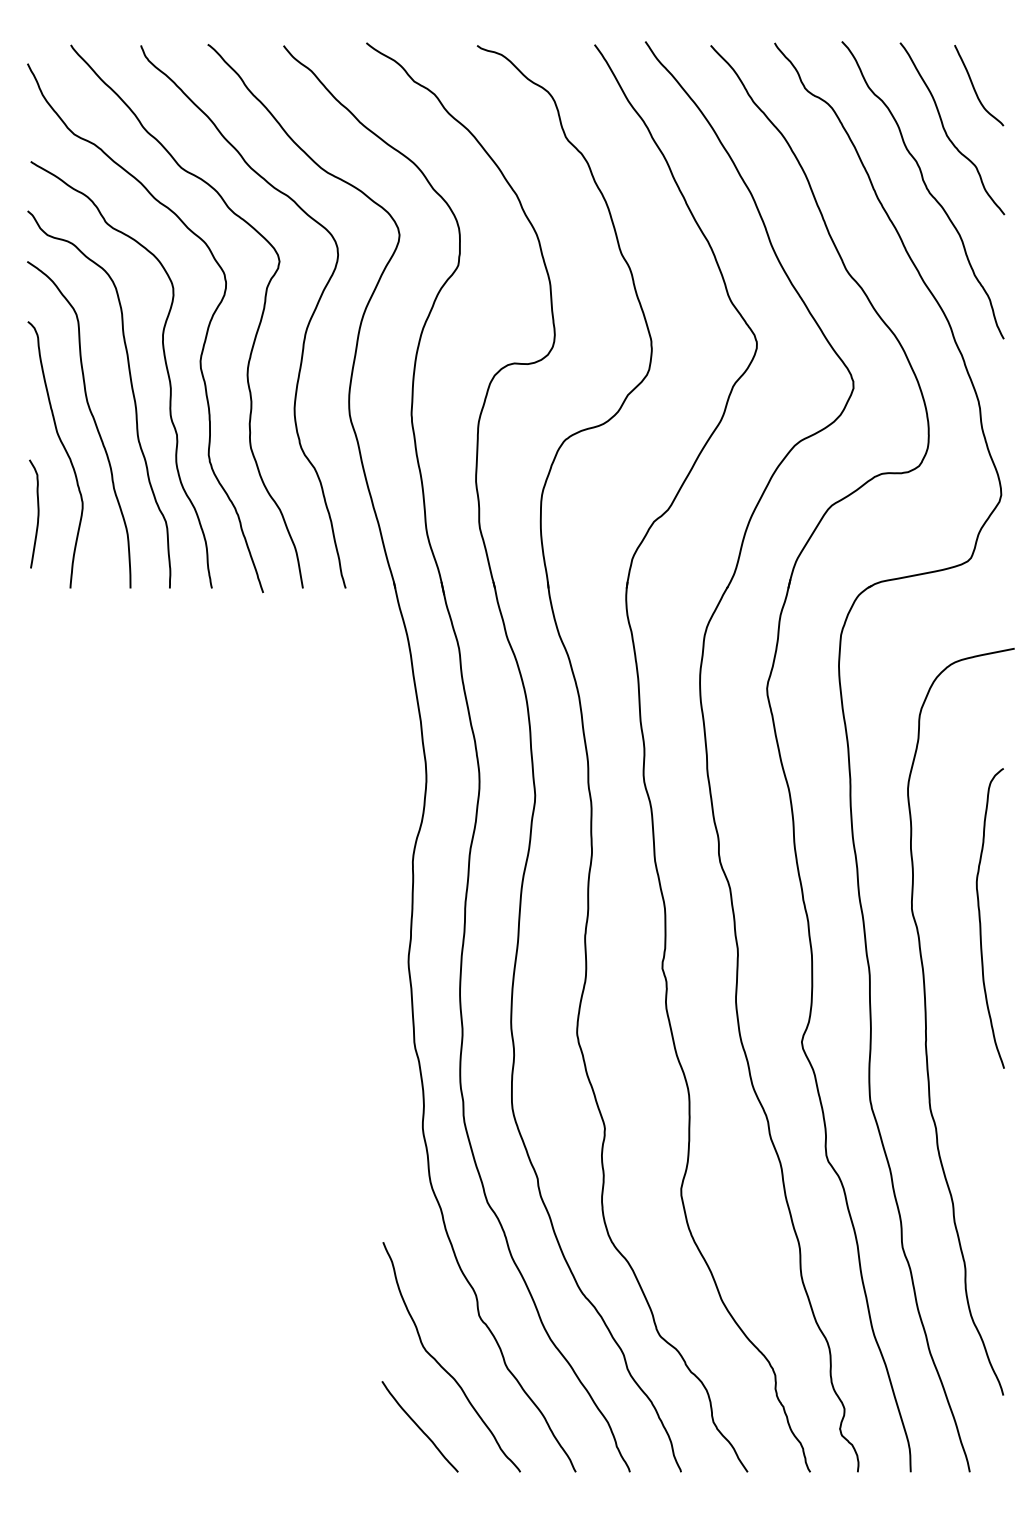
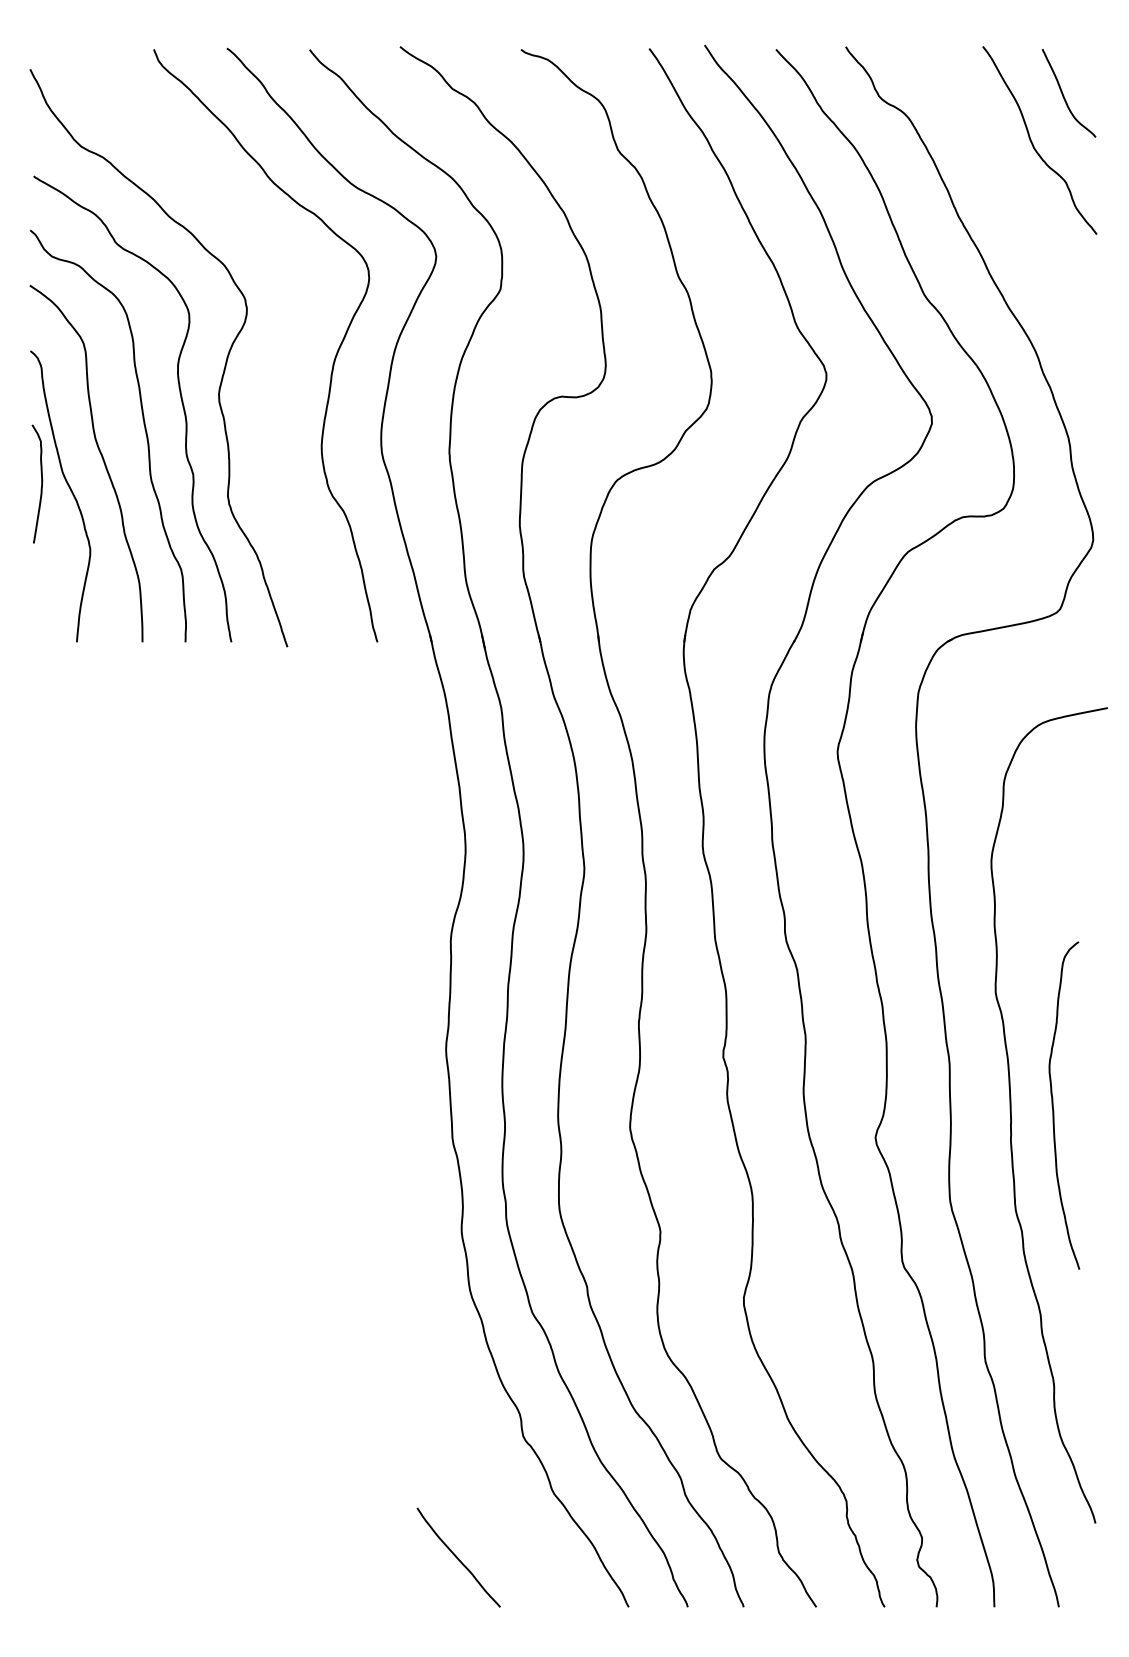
curve: (926, 189) -> (1011, 206), removed
curve: (254, 338) -> (277, 369), removed
curve: (37, 513) -> (41, 483), moved
curve: (980, 918) -> (1053, 1105), moved
curve: (440, 1364) -> (481, 1489), removed

